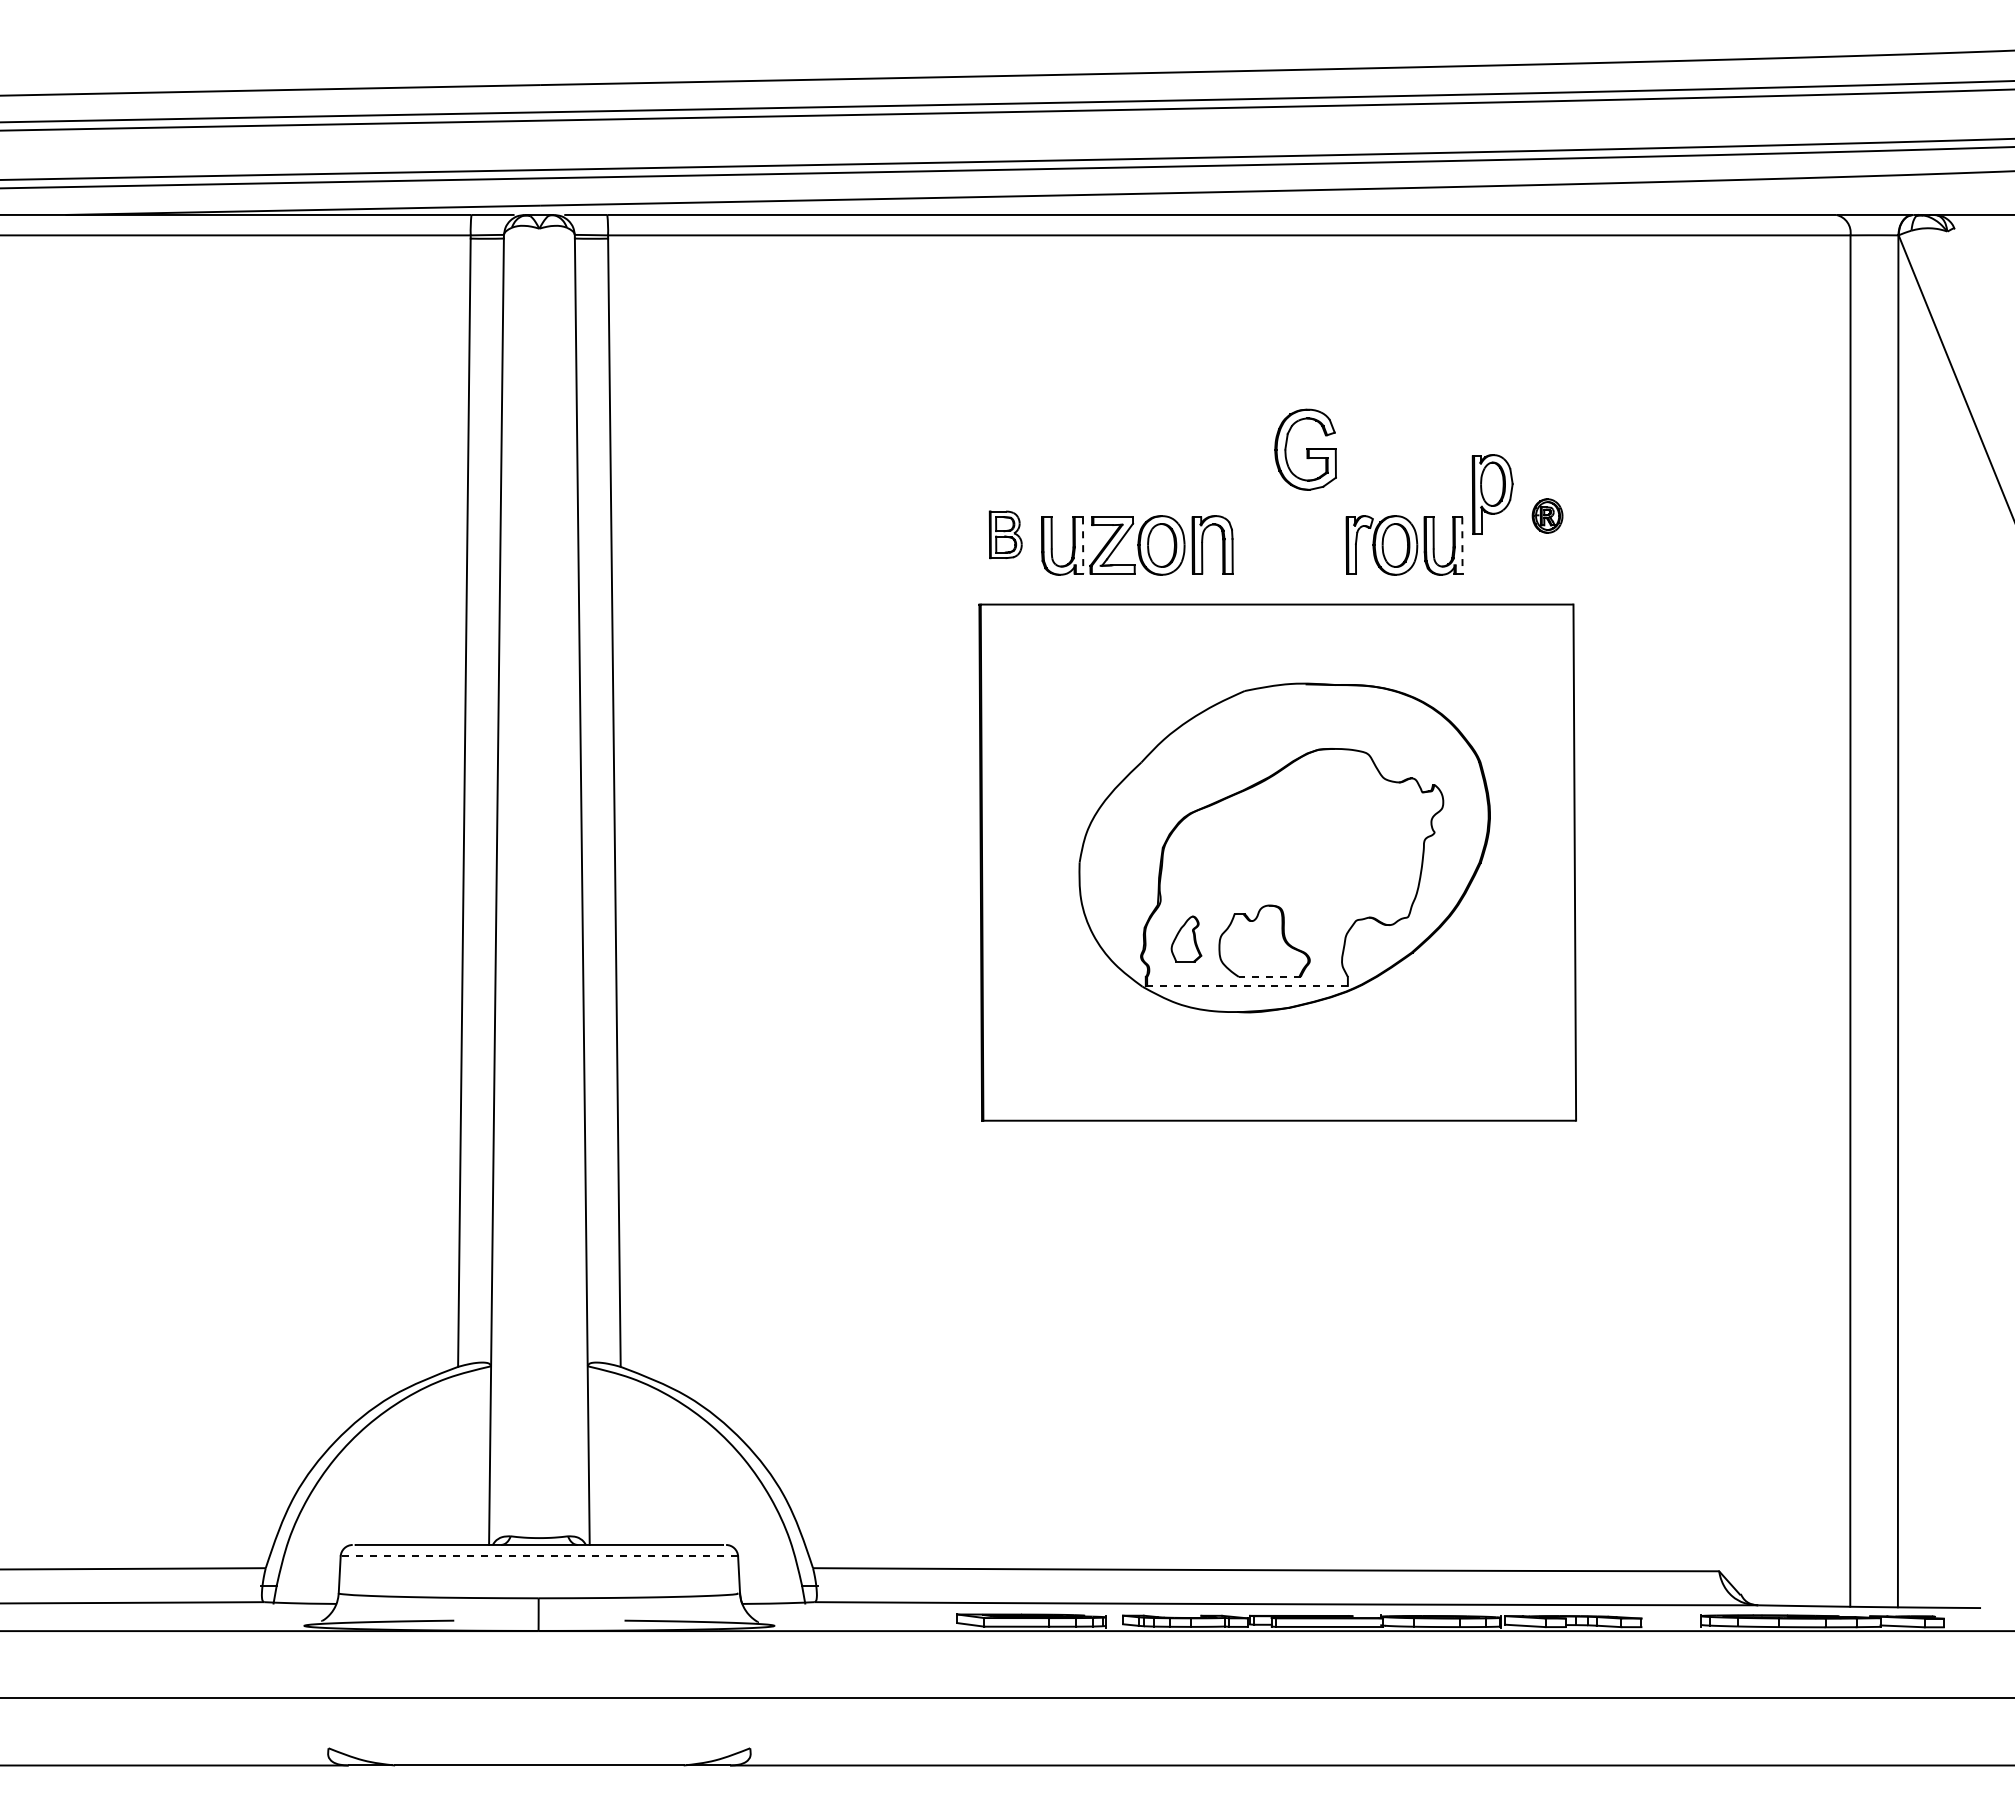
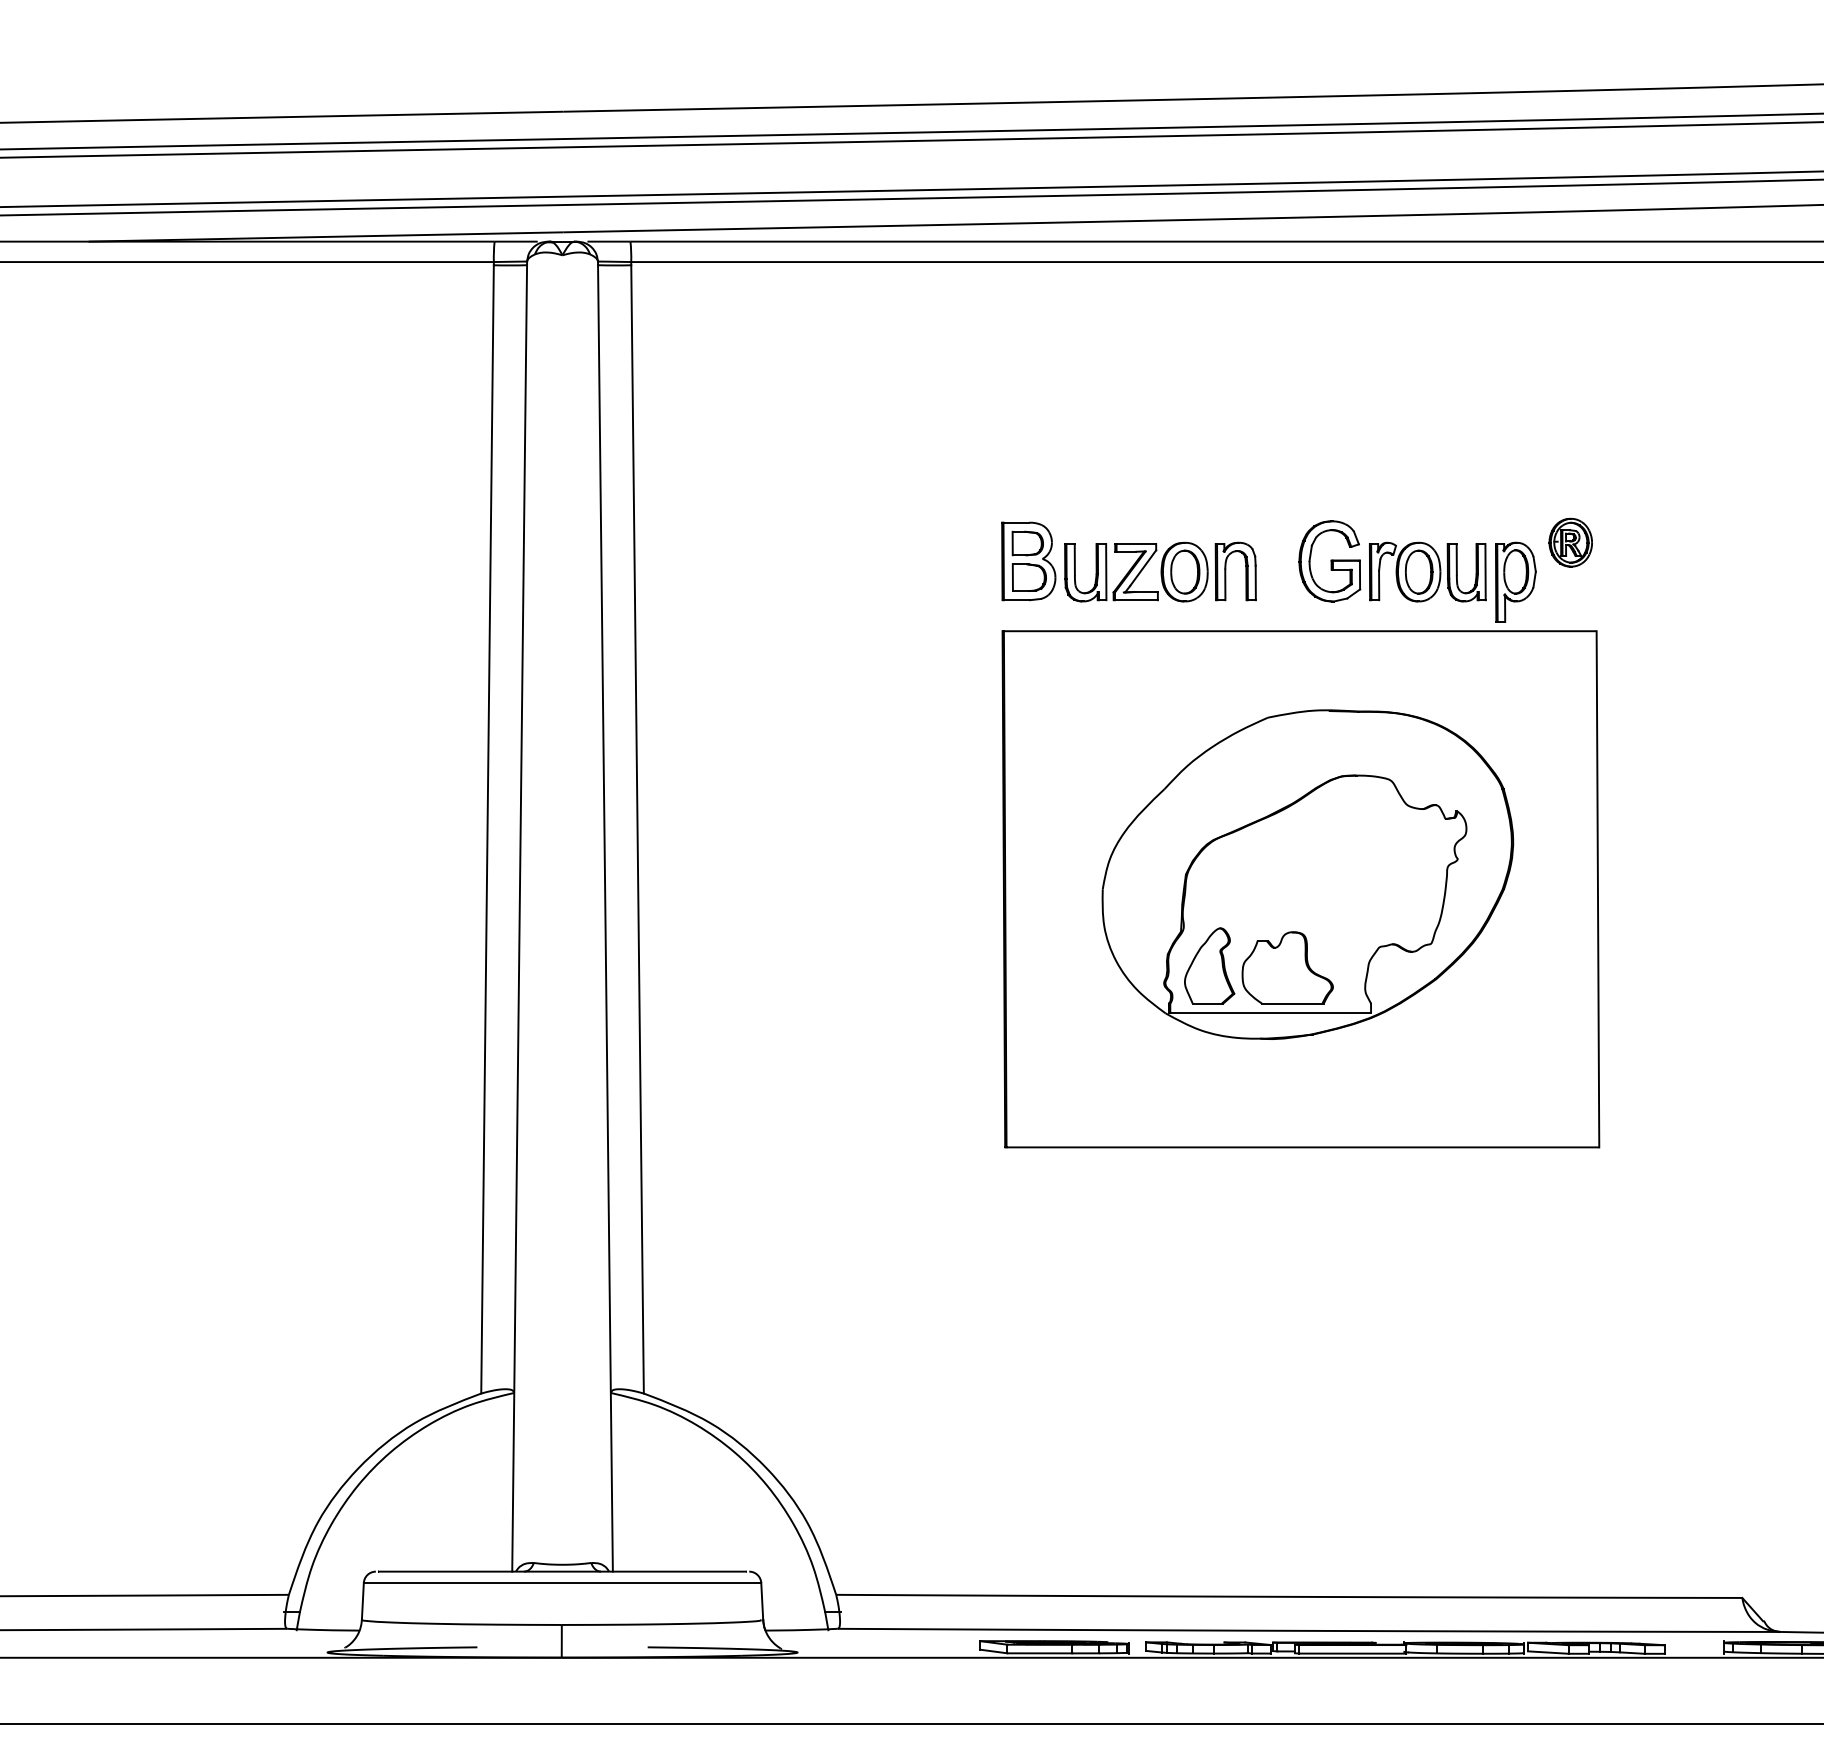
part: (1305, 449) -> (1329, 561), moved
part: (1492, 494) -> (1515, 582), moved
part: (1547, 515) -> (1570, 542), size x1.43
part: (1005, 534) -> (1028, 561), size x1.67
line: (1083, 545) -> (1106, 572), dashed -> solid
line: (1462, 545) -> (1485, 572), dashed -> solid
part: (1186, 938) -> (1209, 965), size x1.67
line: (1269, 976) -> (1292, 1003), dashed -> solid
line: (1247, 985) -> (1270, 1012), dashed -> solid
line: (539, 1556) -> (562, 1583), dashed -> solid

